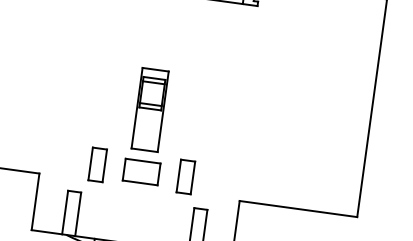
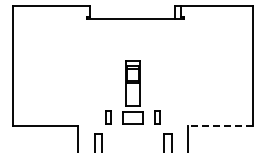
part: (97, 163) -> (108, 116), size x0.7
part: (184, 175) -> (156, 116), size x0.7
line: (297, 209) -> (220, 126), solid -> dashed

